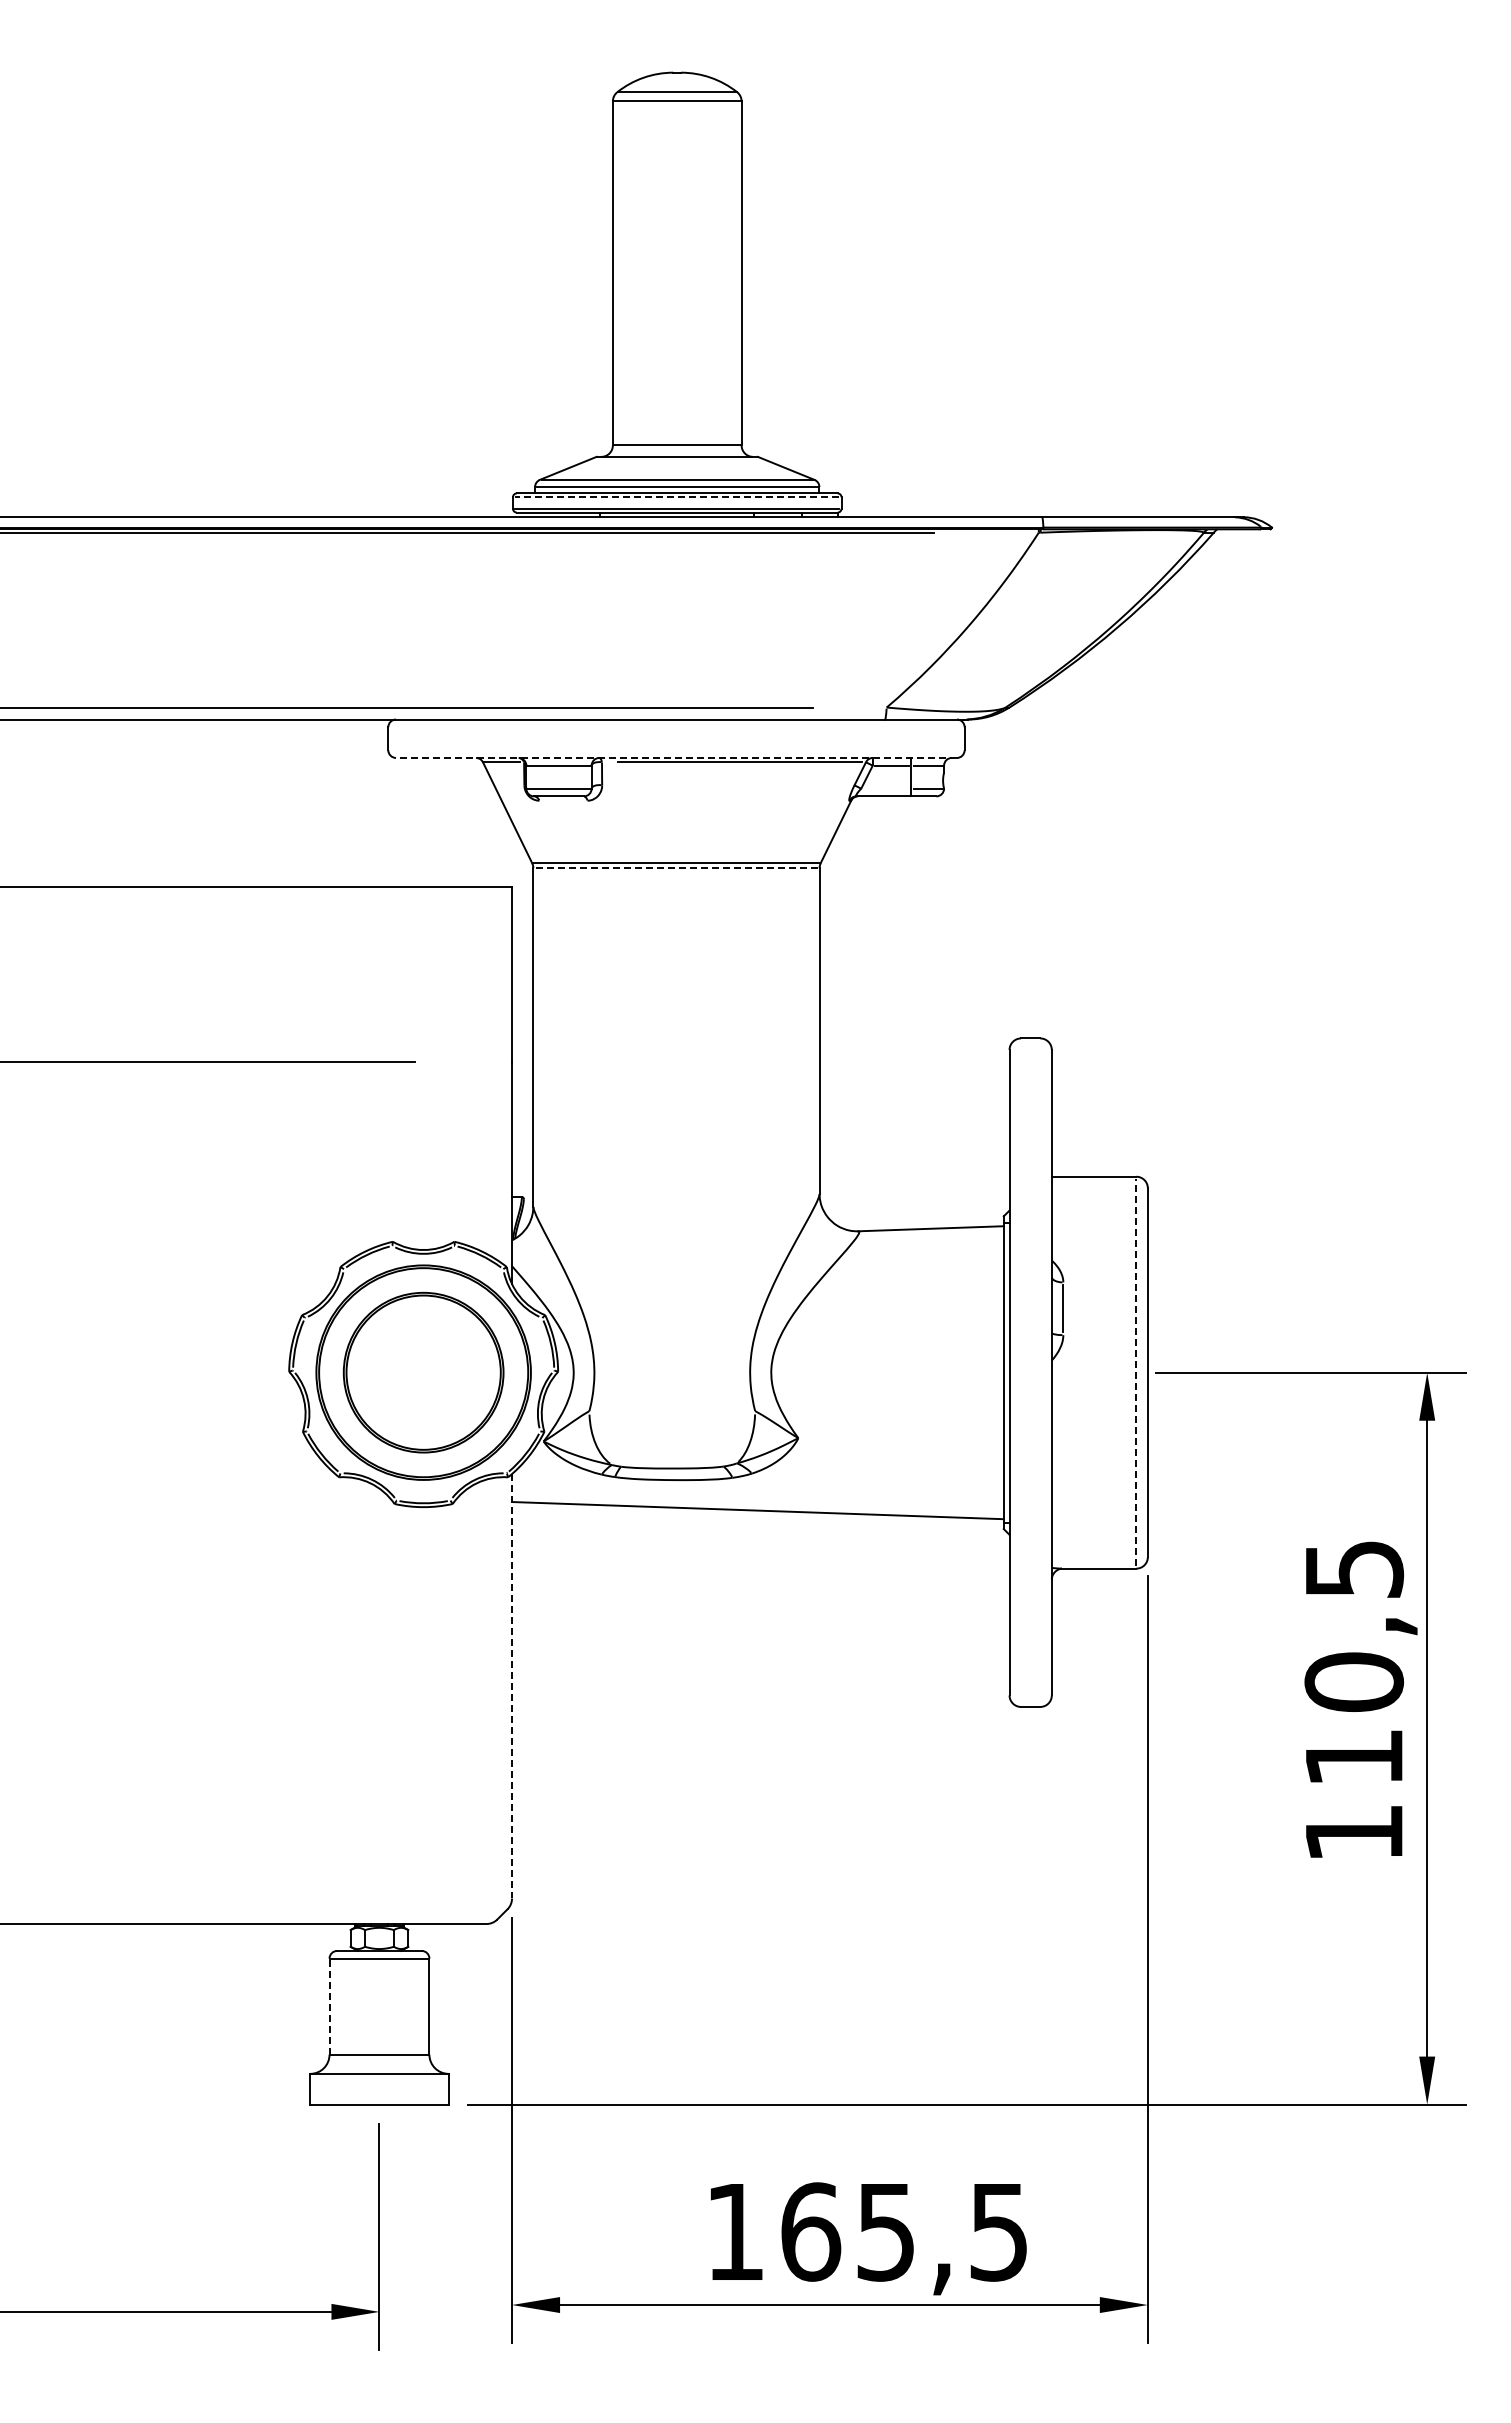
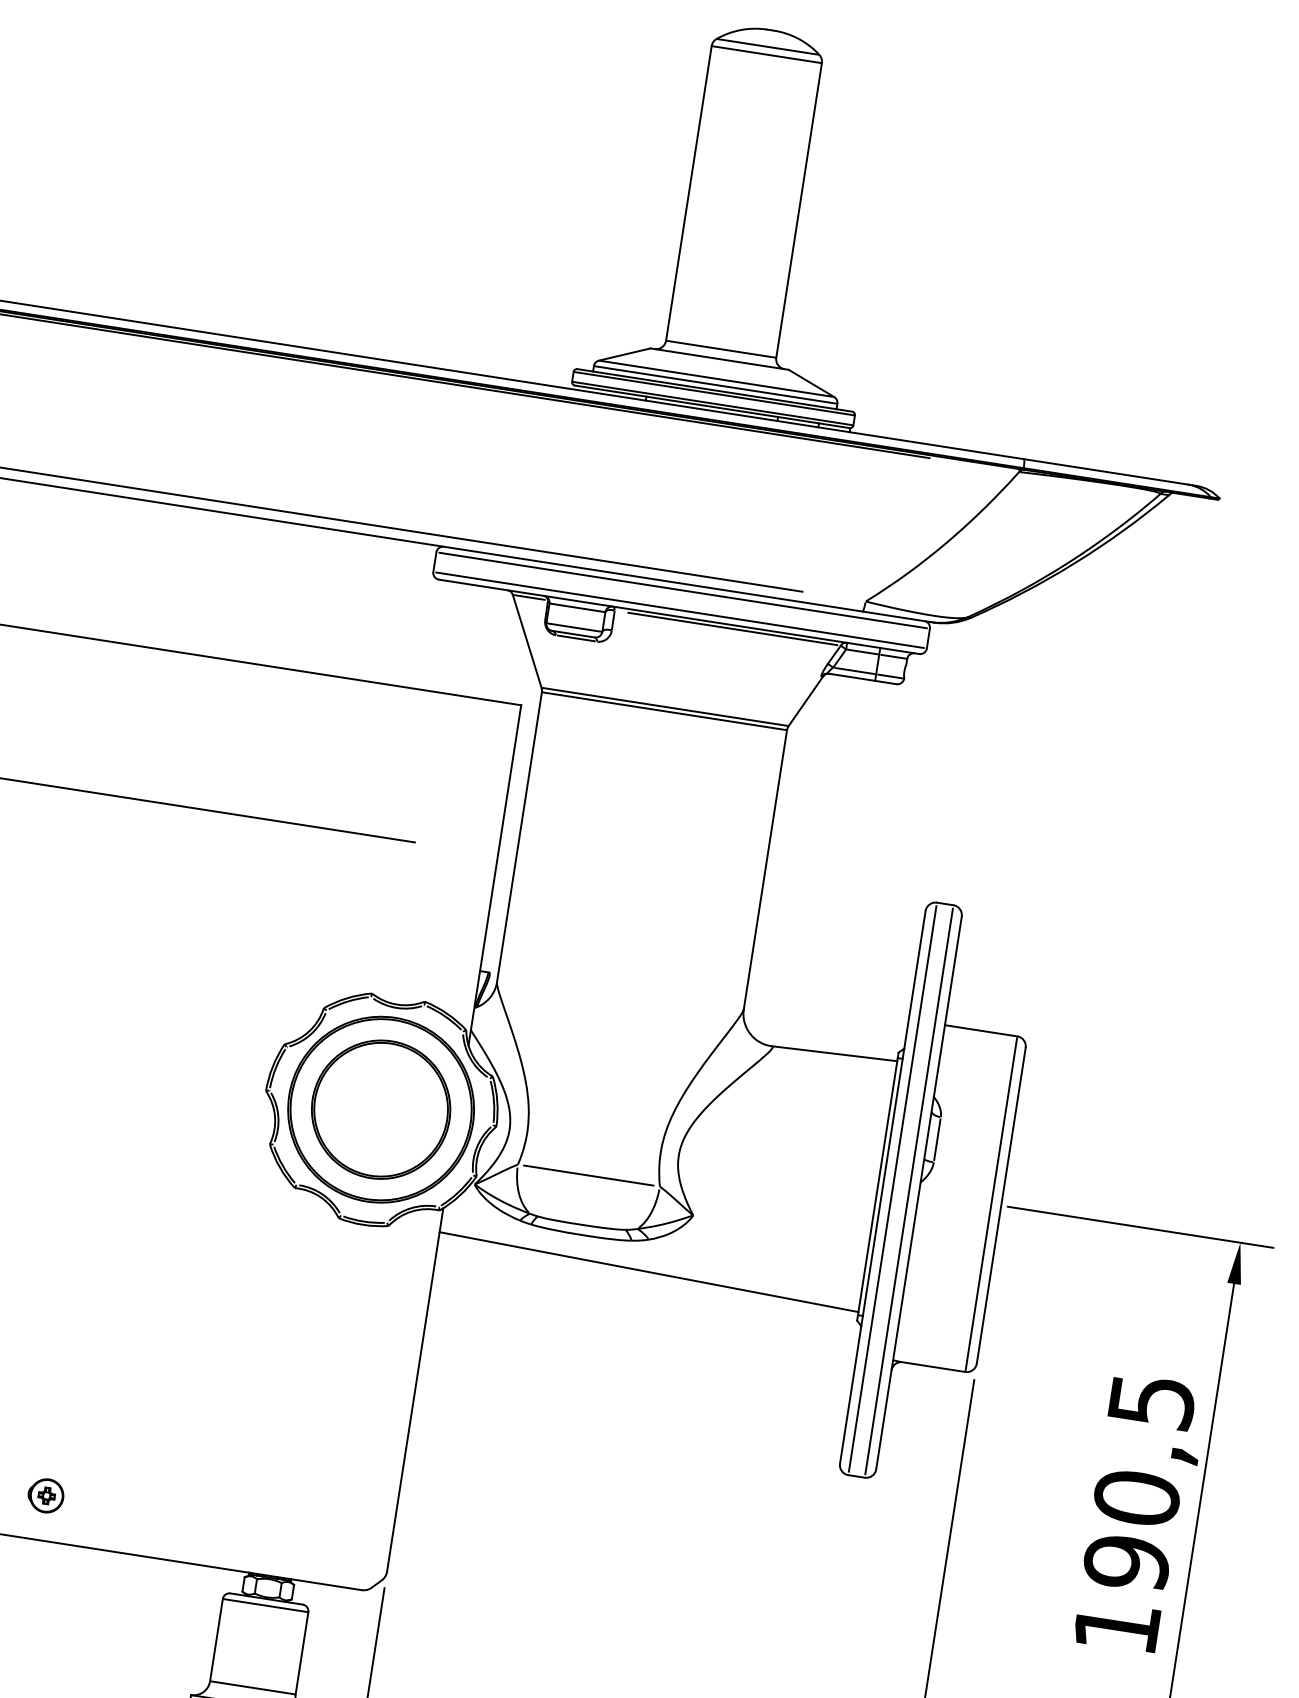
line: (676, 497) -> (713, 393), dashed -> solid
line: (676, 727) -> (683, 590), added
line: (676, 750) -> (680, 610), added
line: (675, 757) -> (678, 616), dashed -> solid
line: (885, 788) -> (854, 670), added
line: (562, 800) -> (575, 638), added
line: (675, 868) -> (663, 711), dashed -> solid
line: (1021, 1372) -> (893, 1188), added
line: (1040, 1372) -> (909, 1191), added
line: (1136, 1372) -> (991, 1204), dashed -> solid
line: (671, 1411) -> (588, 1175), added
line: (512, 1686) -> (415, 1390), dashed -> solid
text: (1354, 1757) -> (1127, 1562), 110,5 -> 190,5
part: (109, 1872) -> (45, 1496), added
line: (329, 2006) -> (216, 1639), dashed -> solid

